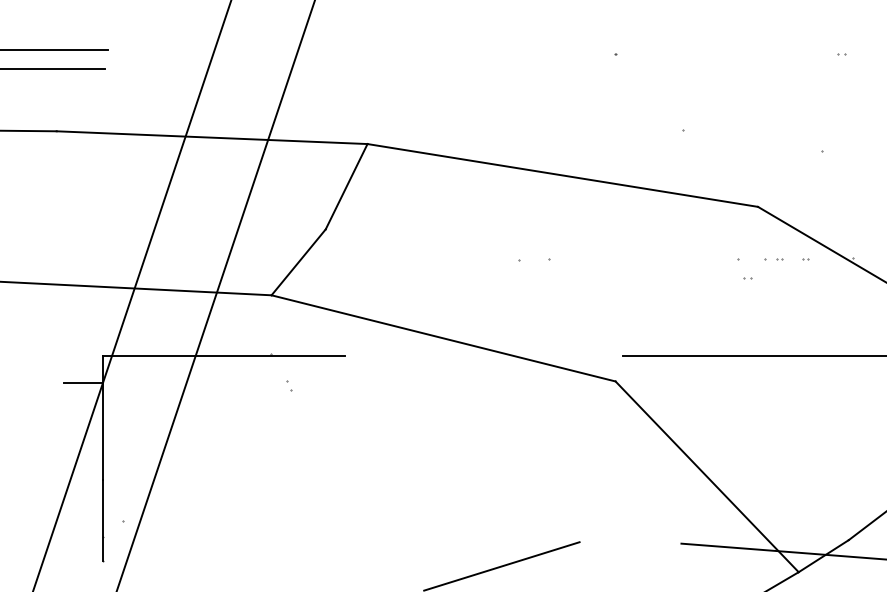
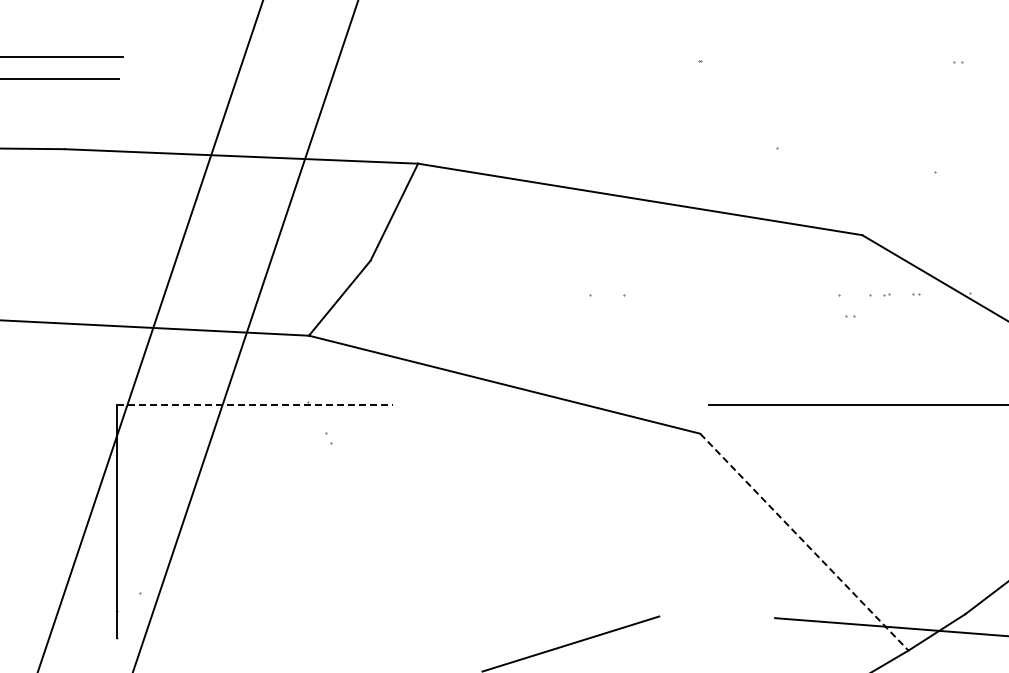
line: (224, 356) -> (255, 405), solid -> dashed
line: (83, 383) -> (95, 435), removed
line: (707, 477) -> (804, 542), solid -> dashed

